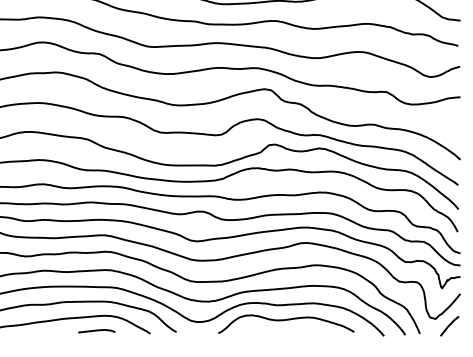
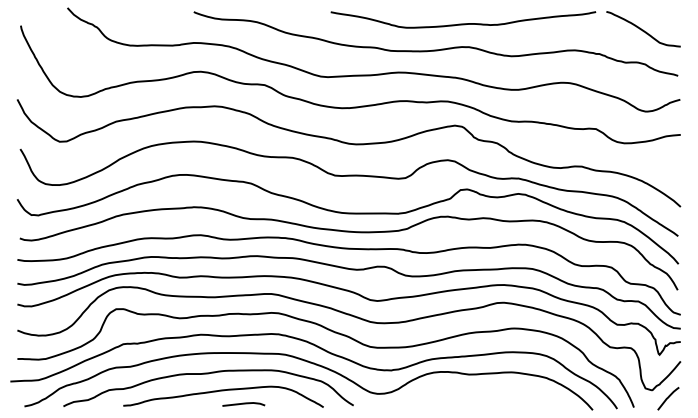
curve: (285, 320) -> (479, 392), removed
curve: (96, 331) -> (243, 404), moved

